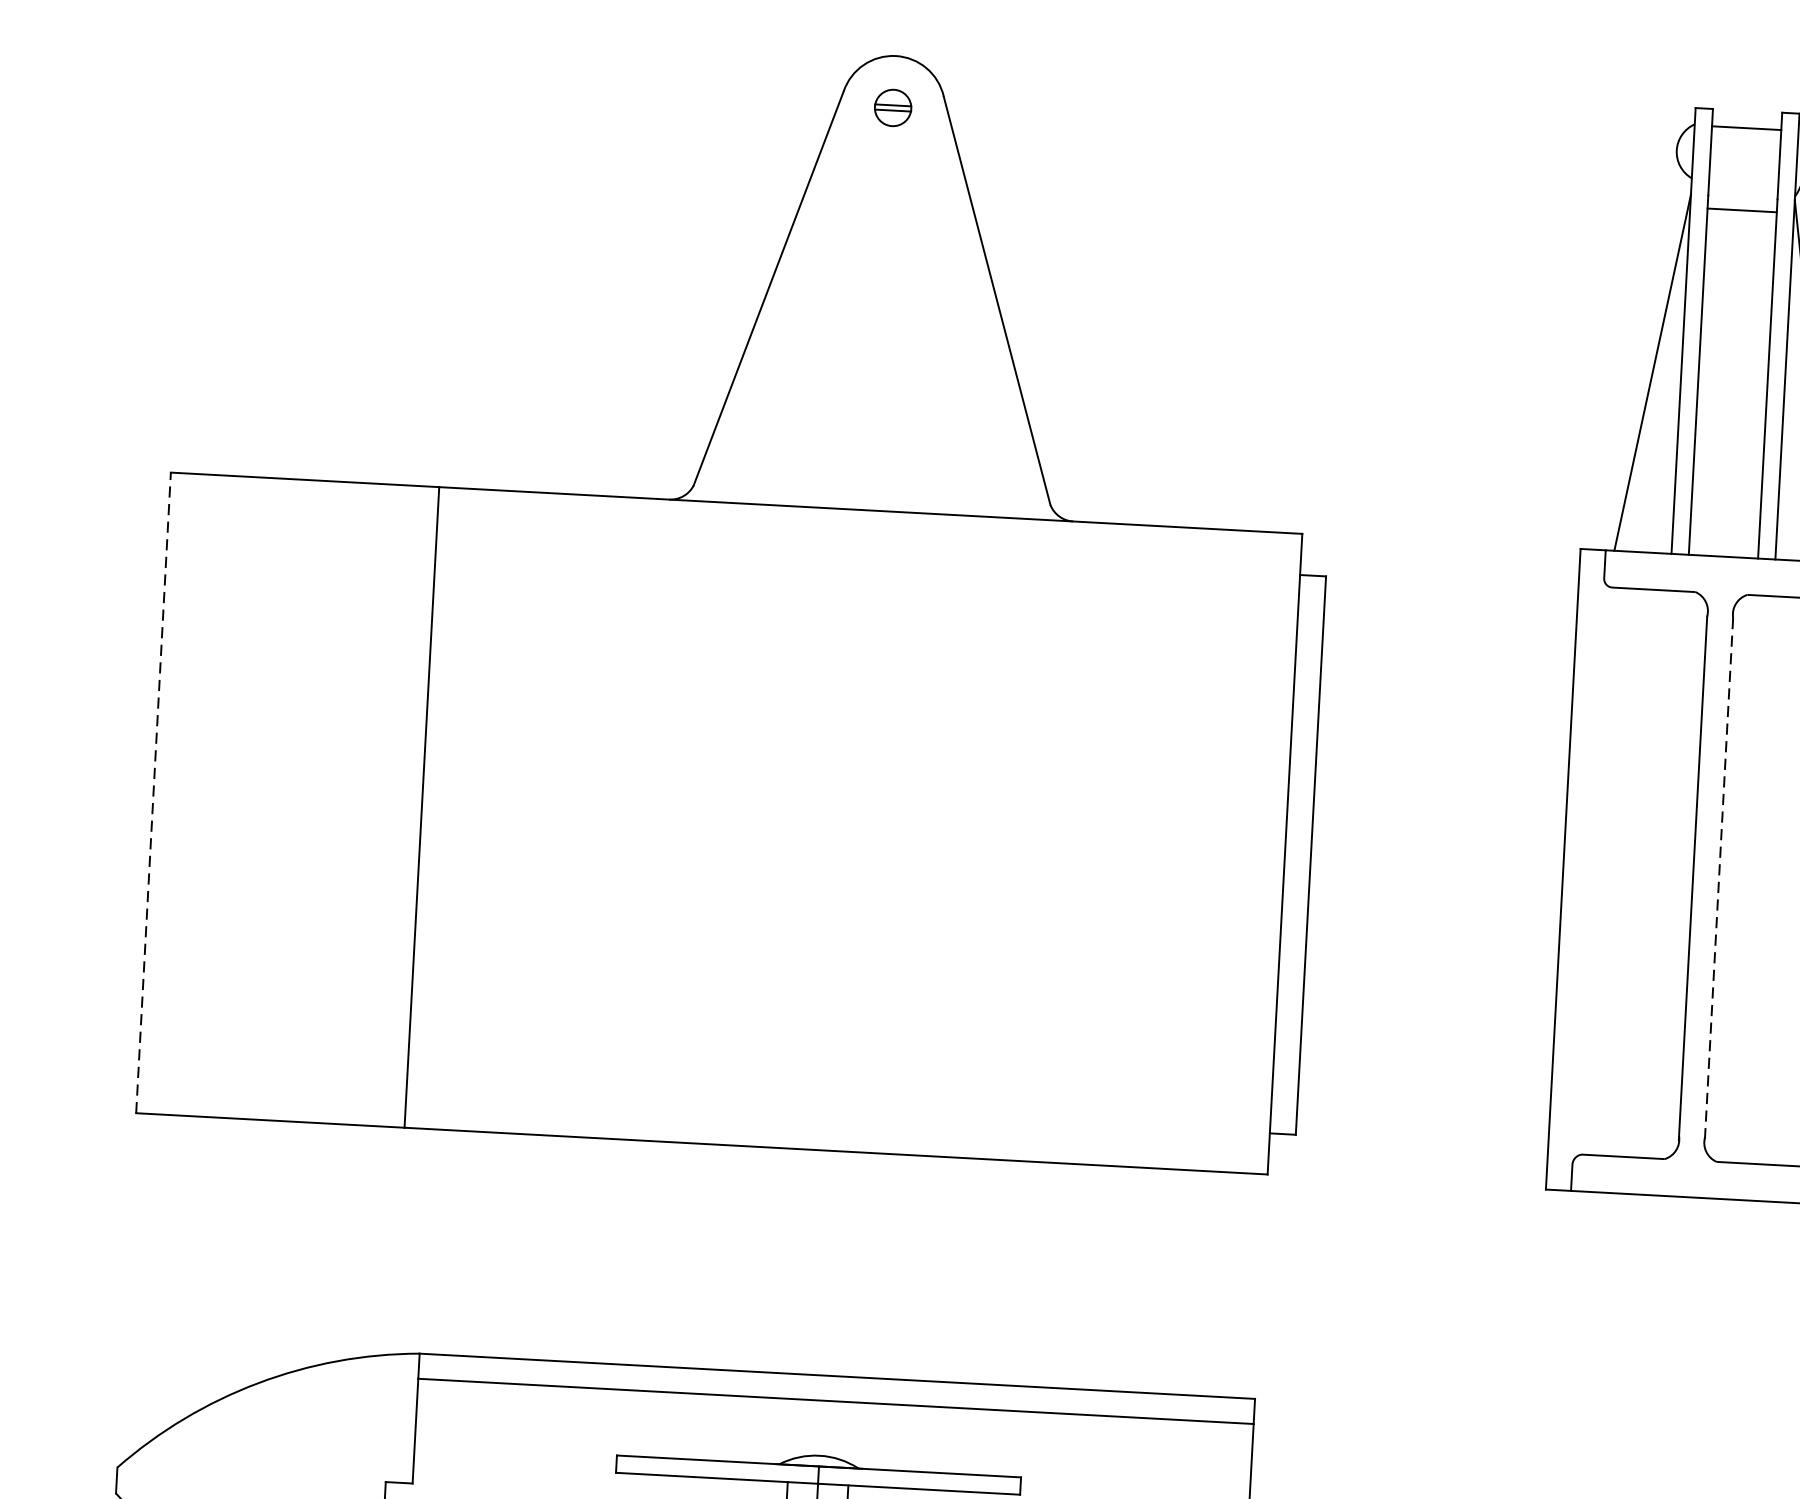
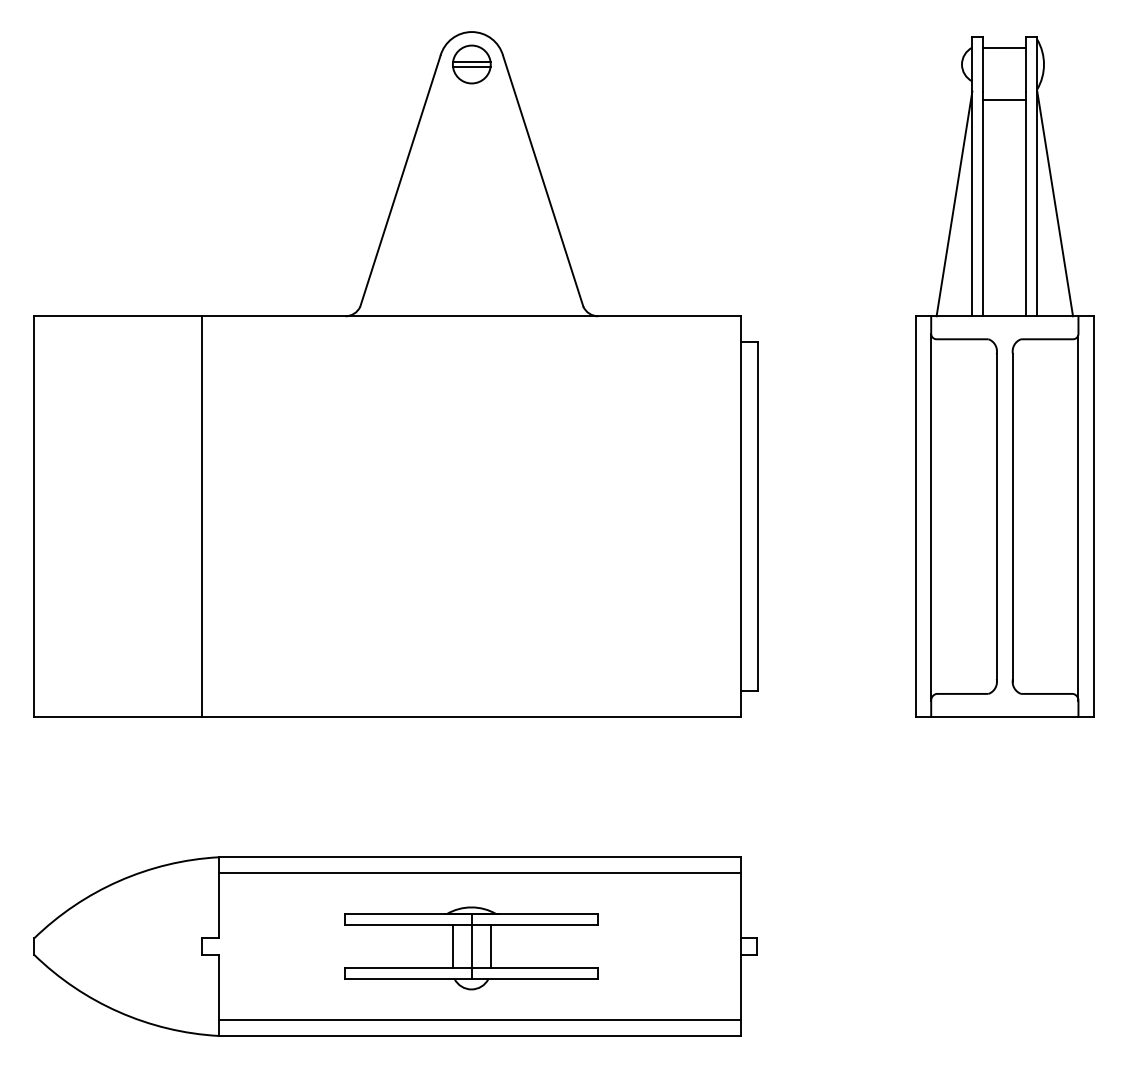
part: (892, 107) -> (471, 64), size x1.67
line: (153, 792) -> (33, 516), dashed -> solid
line: (1588, 870) -> (931, 516), added
line: (1718, 879) -> (1012, 517), dashed -> solid

